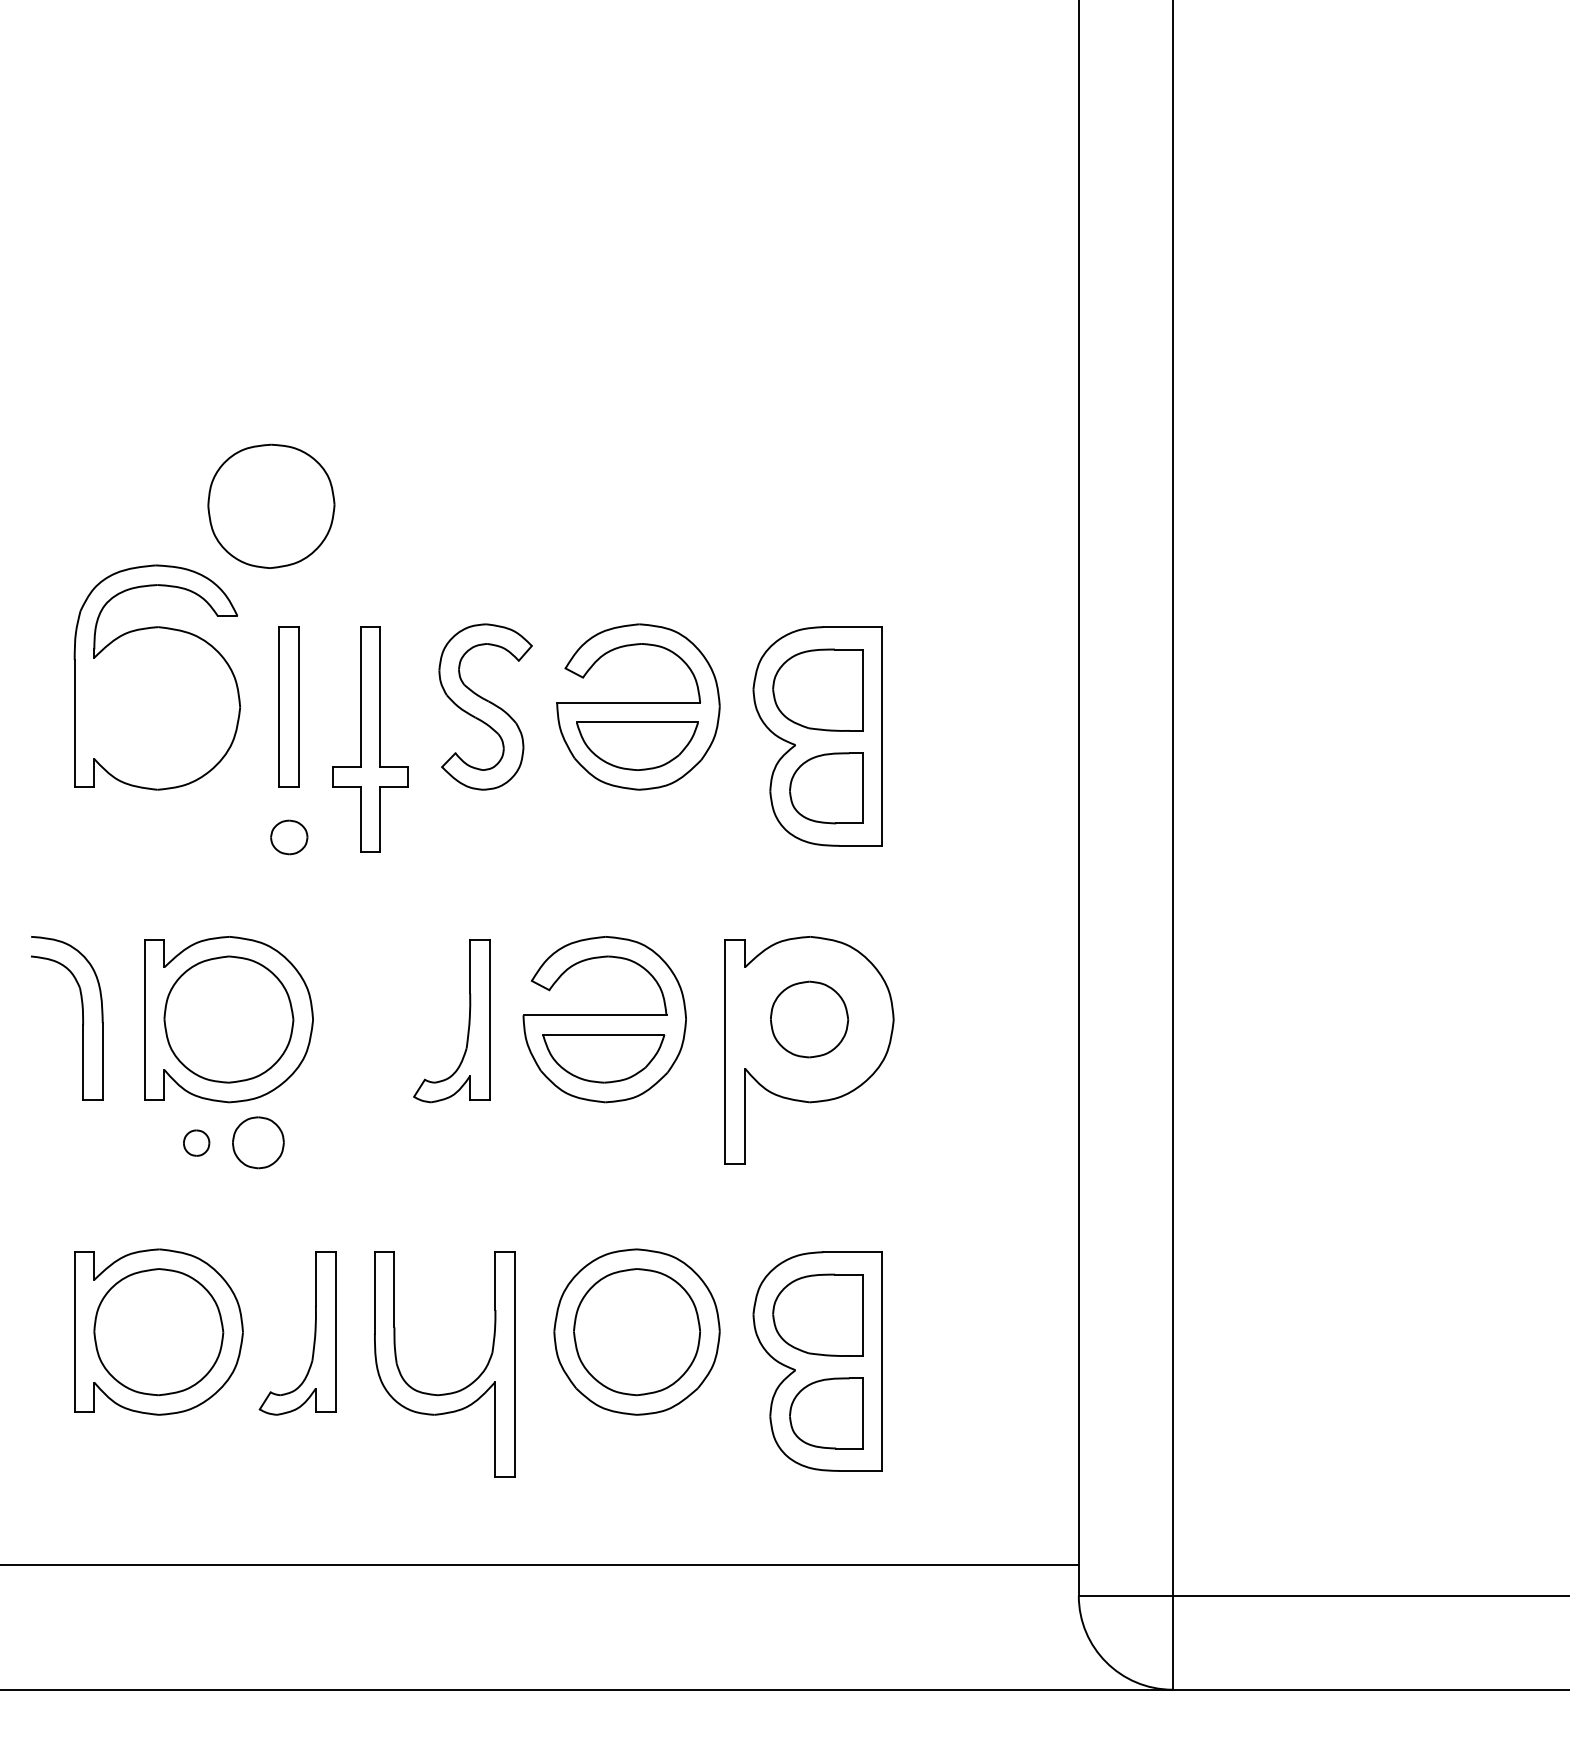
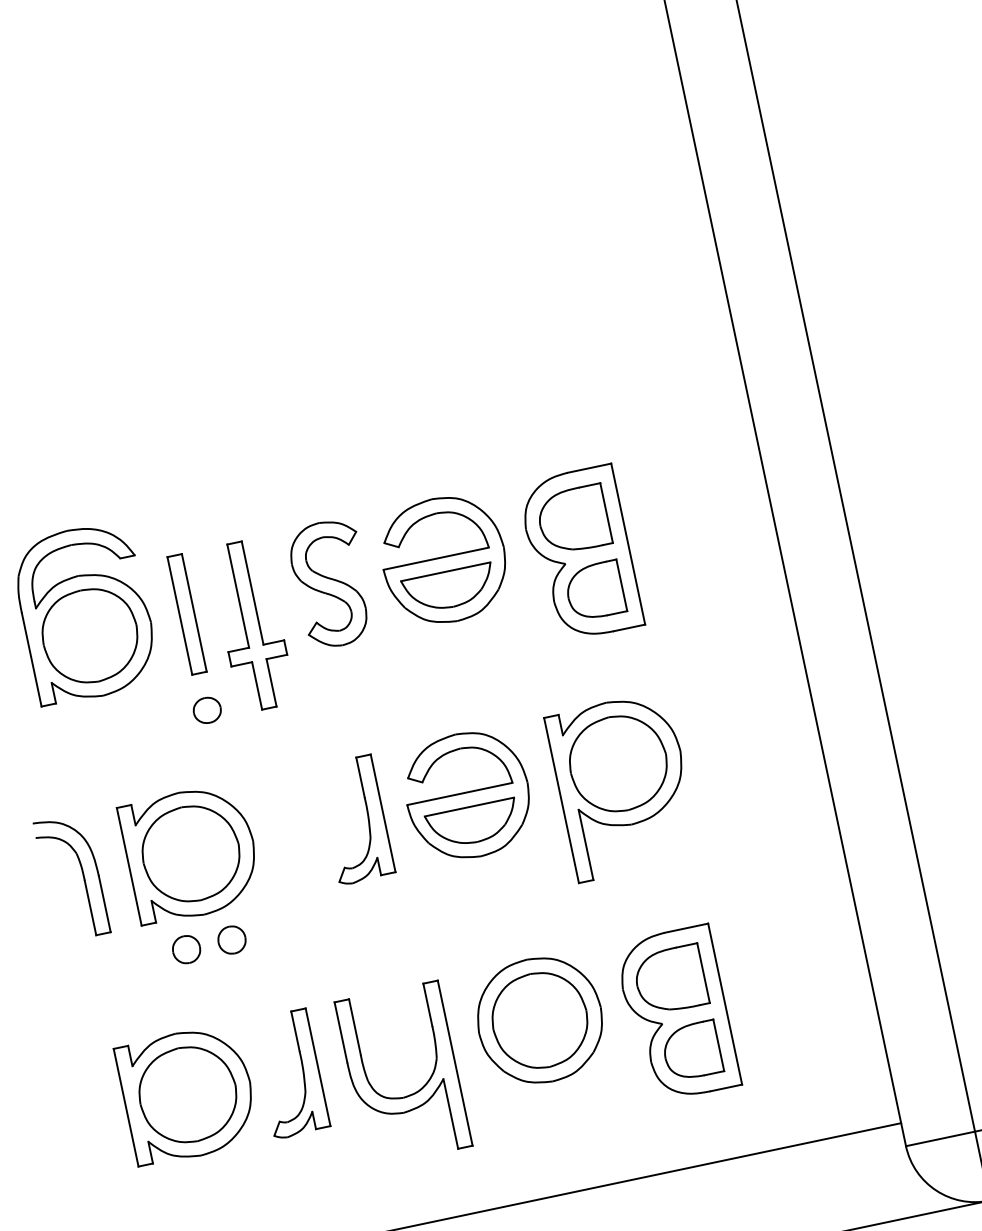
part: (271, 505) -> (90, 635), moved
part: (809, 1019) -> (618, 763), size x1.67
part: (196, 1143) -> (186, 950), size x1.43
part: (258, 1143) -> (232, 940), size x0.71

